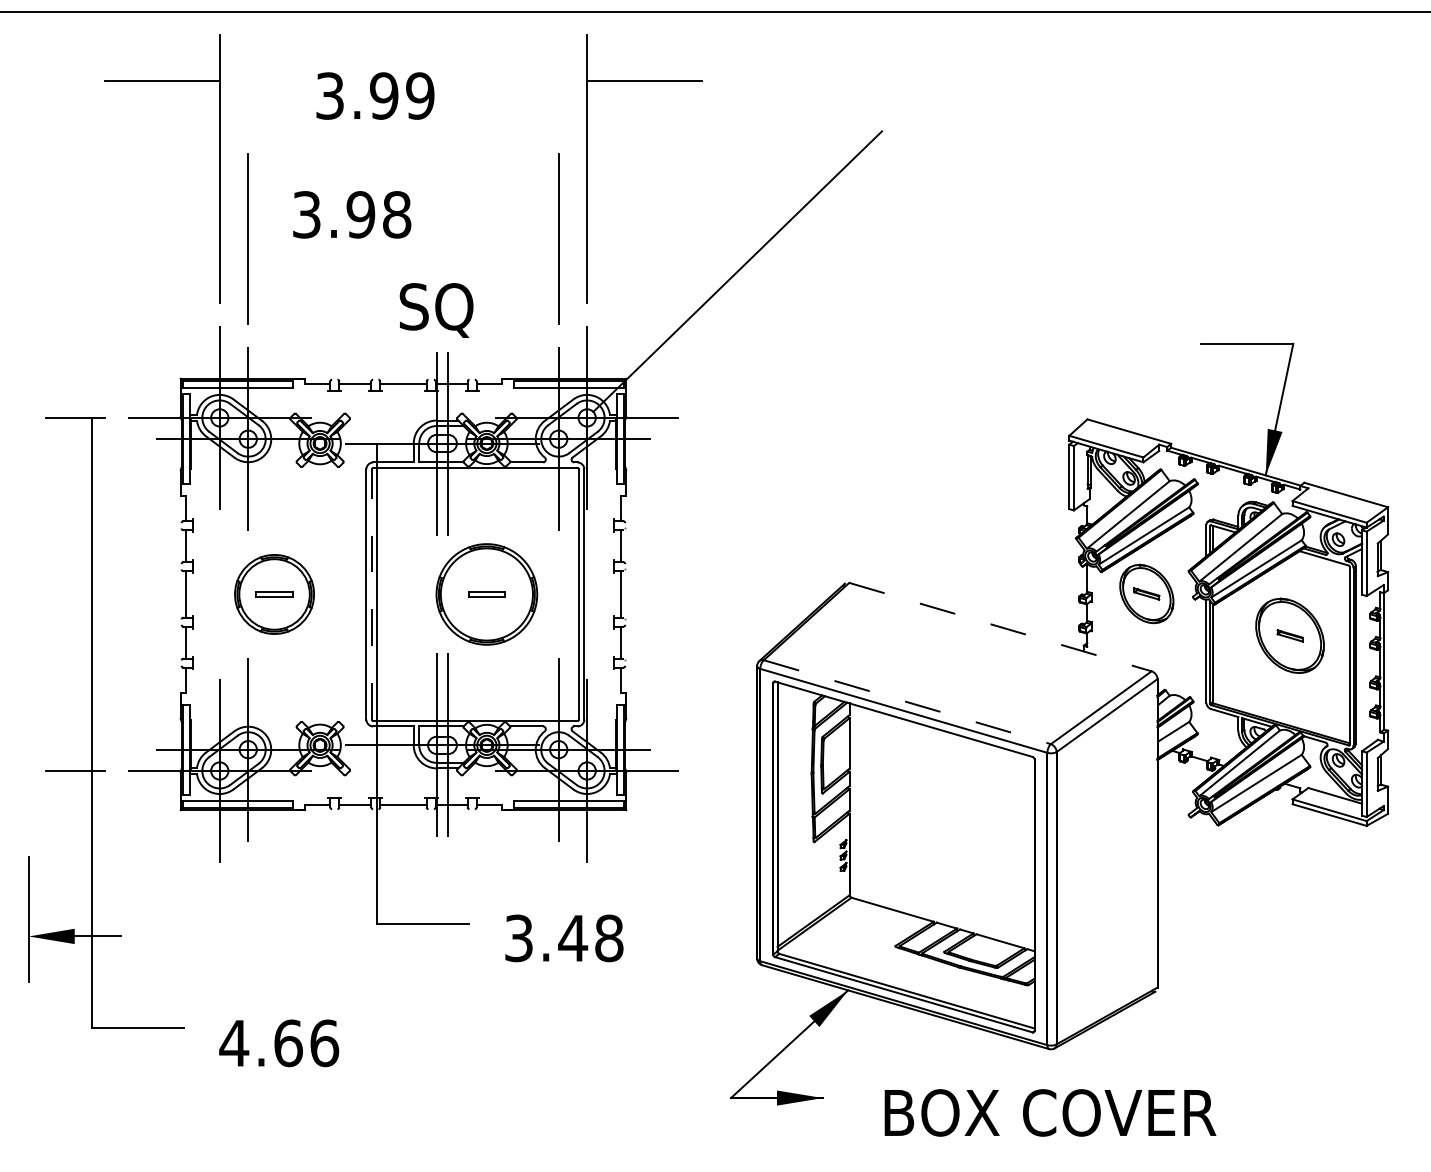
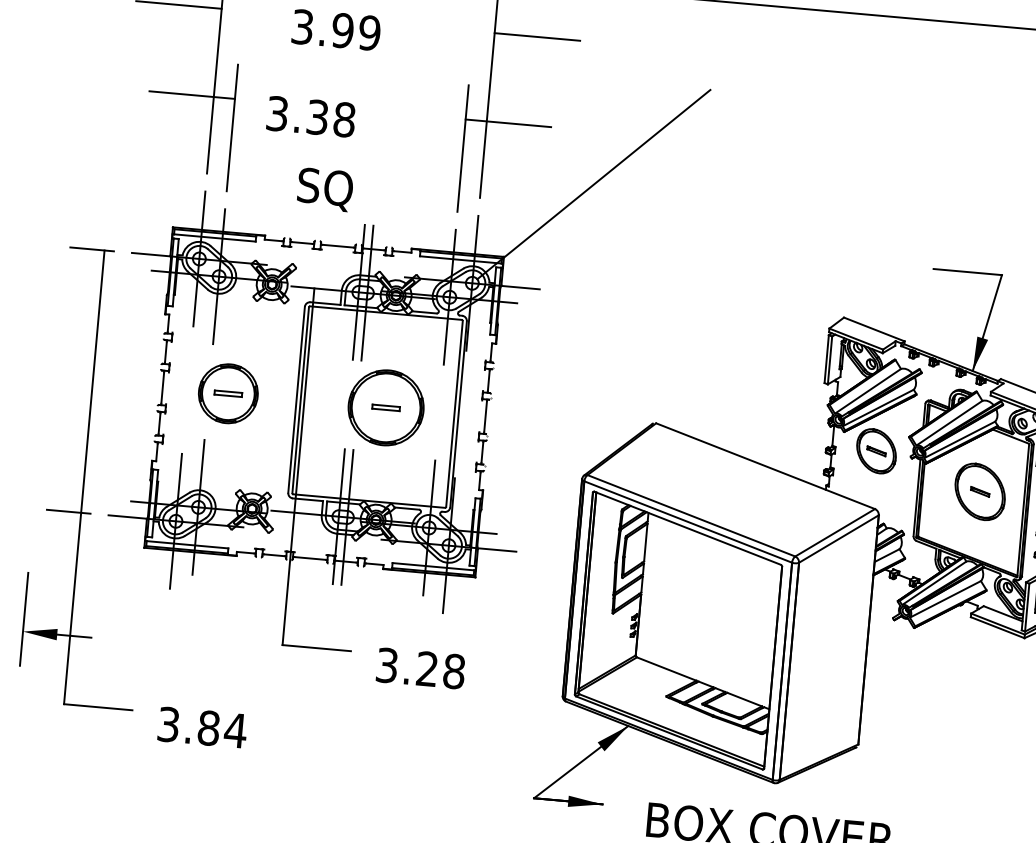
line: (190, 199) -> (192, 94), added
line: (615, 199) -> (507, 122), added
text: (360, 214) -> (317, 117), 3.98 -> 3.38
text: (436, 310) -> (325, 189), moved
line: (371, 593) -> (300, 399), dashed -> solid
line: (1000, 627) -> (765, 466), dashed -> solid
line: (907, 702) -> (691, 516), dashed -> solid
text: (573, 937) -> (427, 668), 3.48 -> 3.28
text: (279, 1043) -> (202, 727), 4.66 -> 3.84

